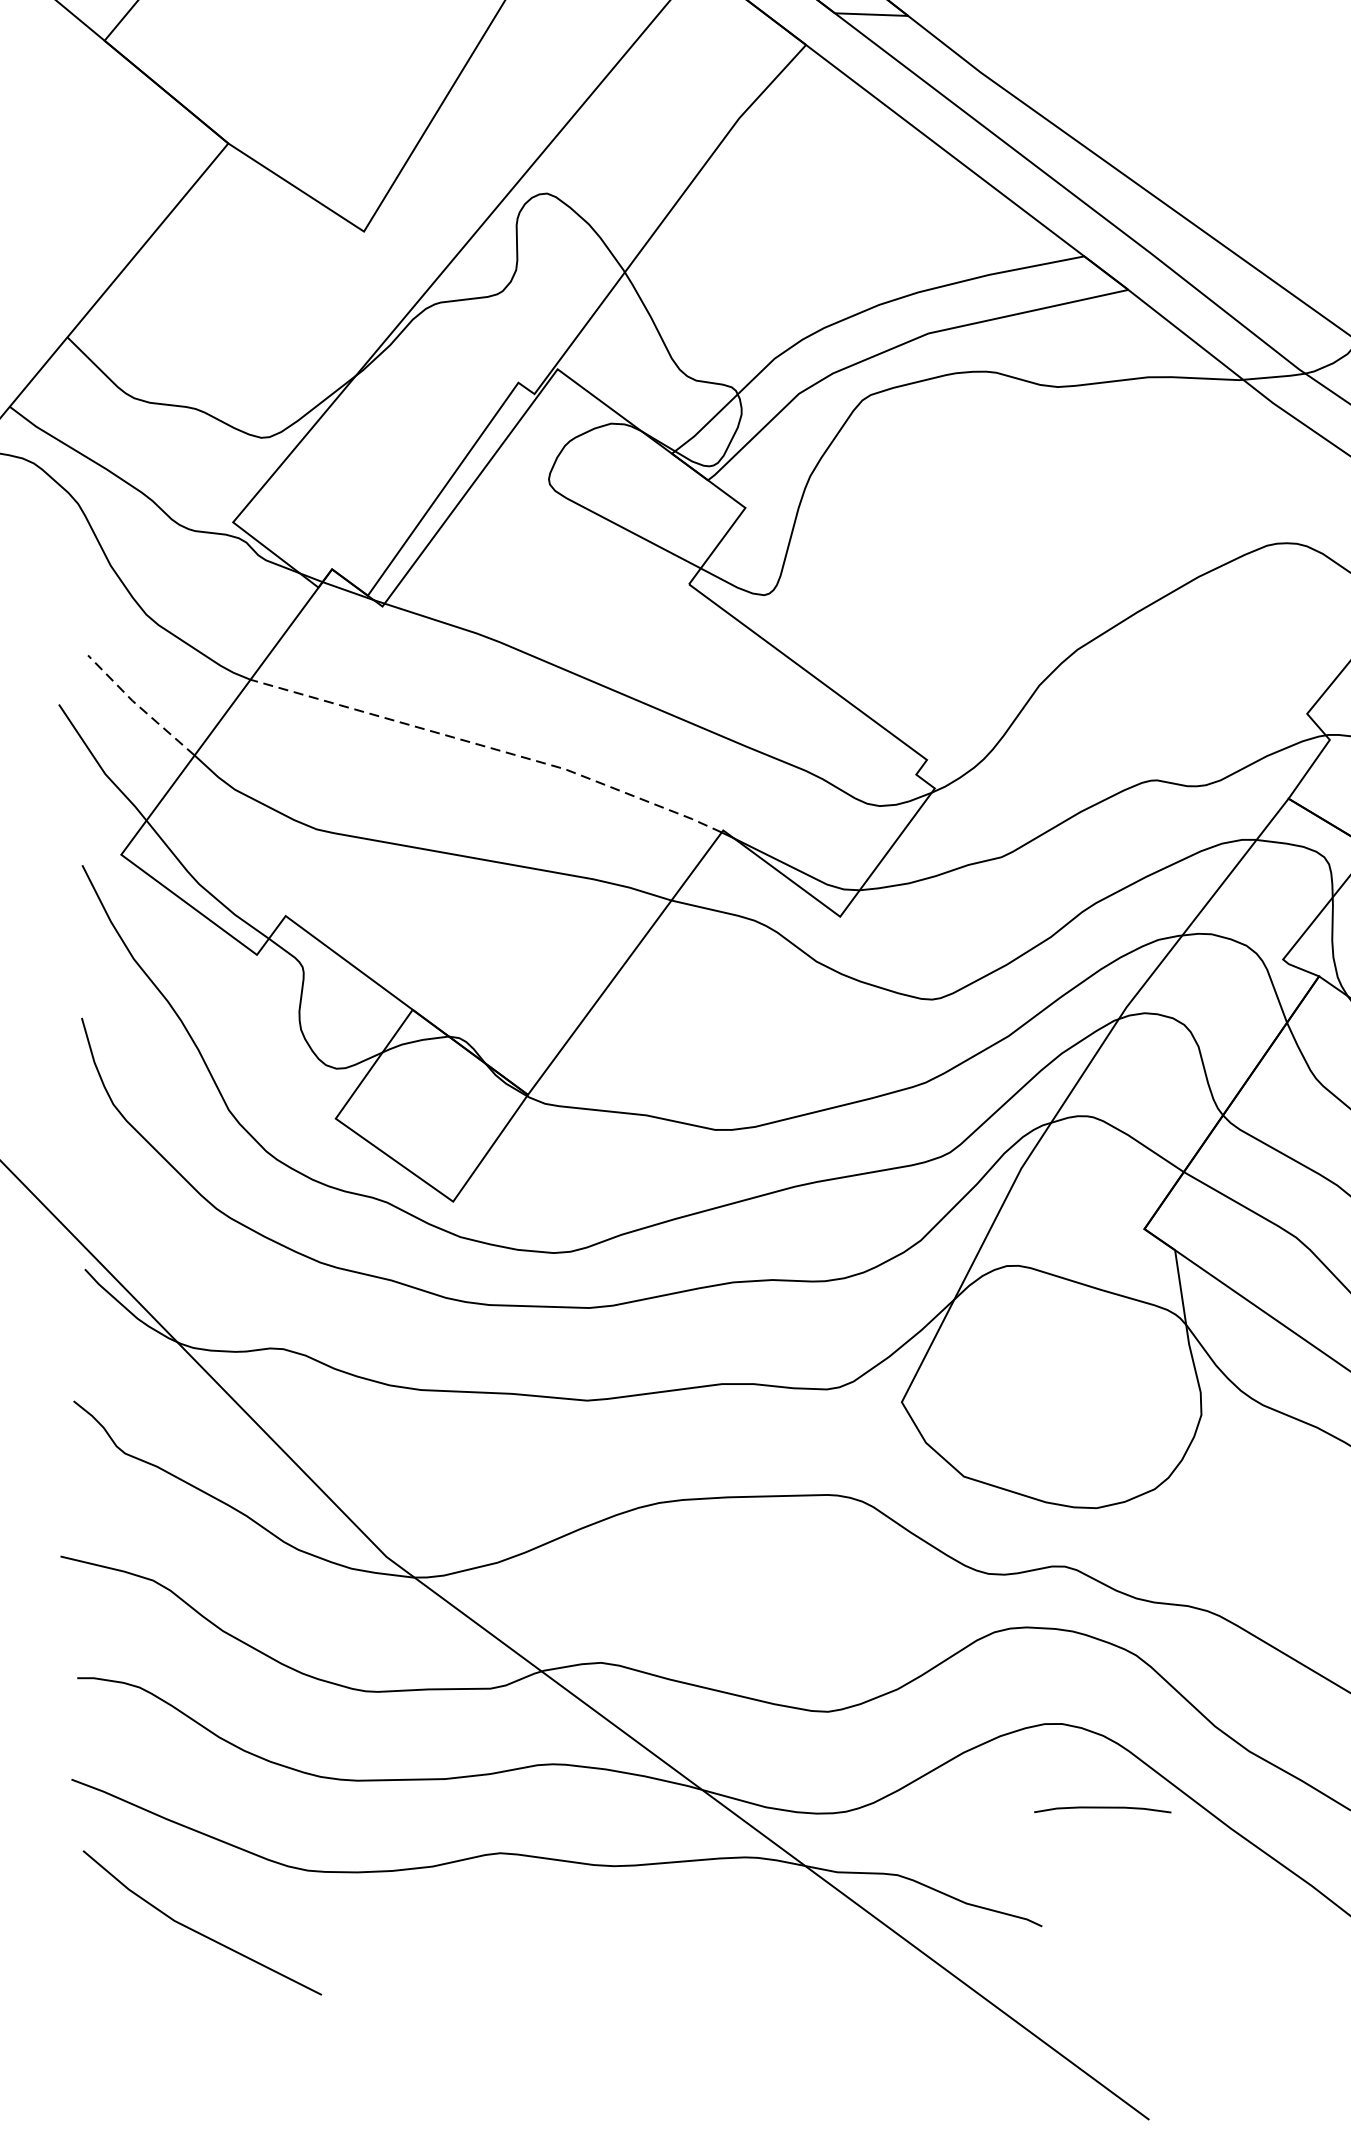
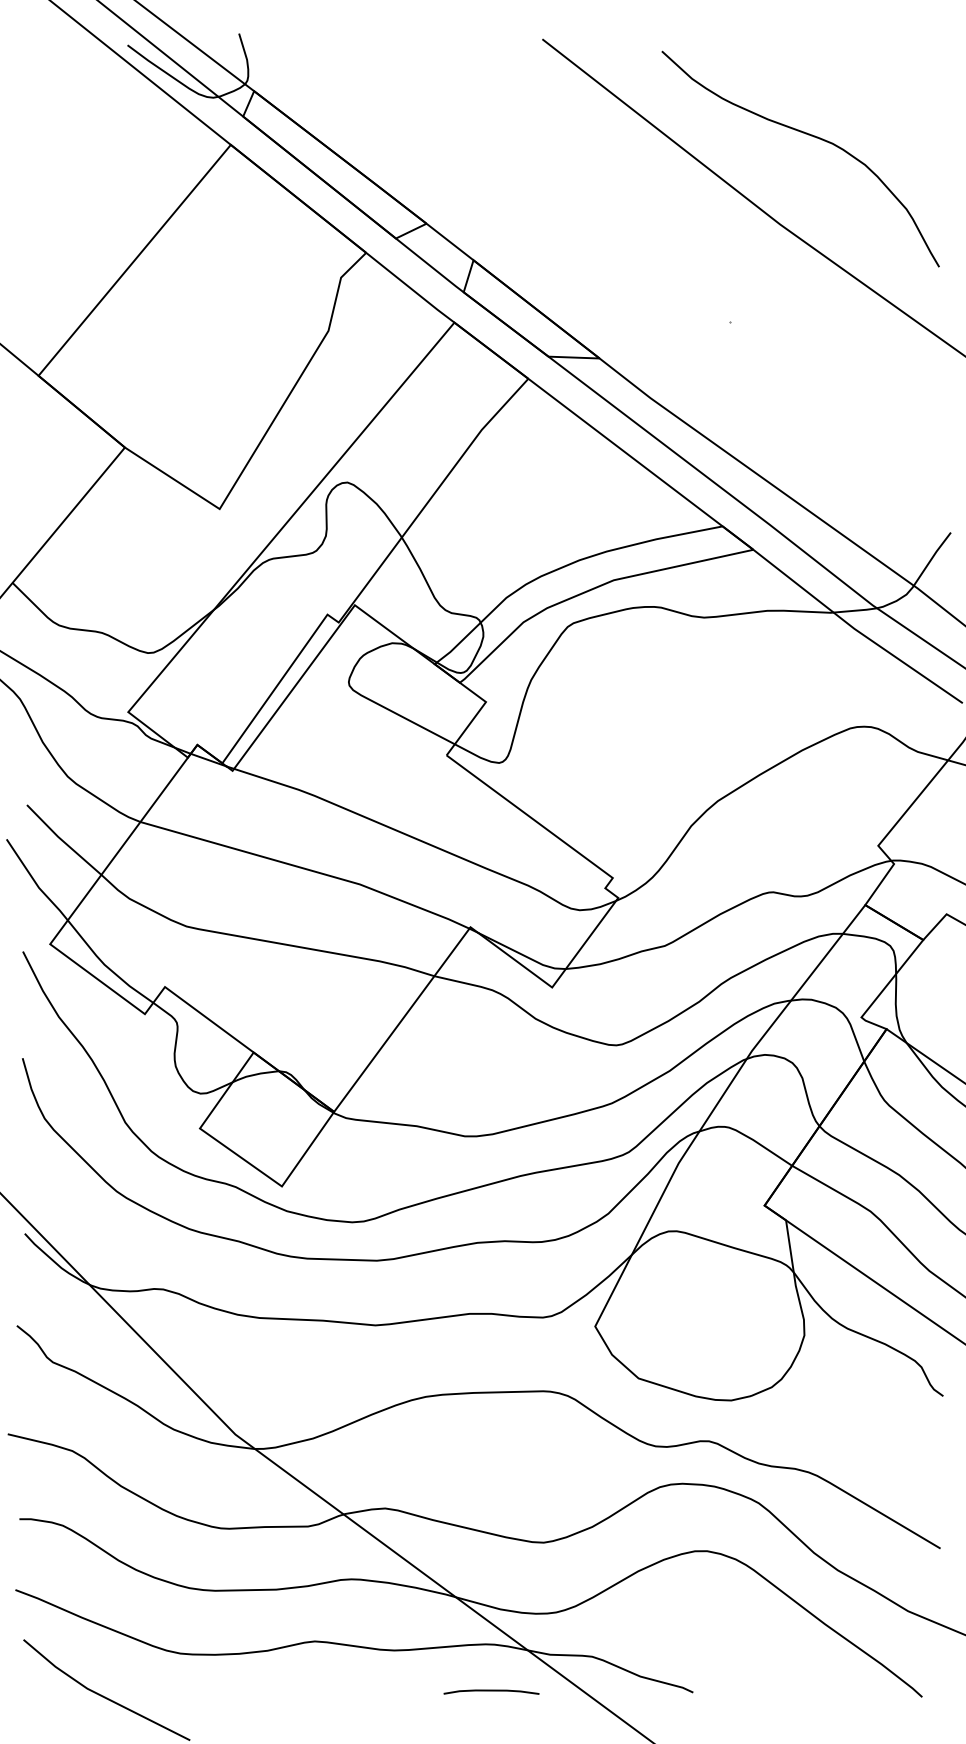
line: (138, 706) -> (62, 840), dashed -> solid
line: (491, 747) -> (308, 869), dashed -> solid
curve: (1102, 1808) -> (491, 1691), moved

